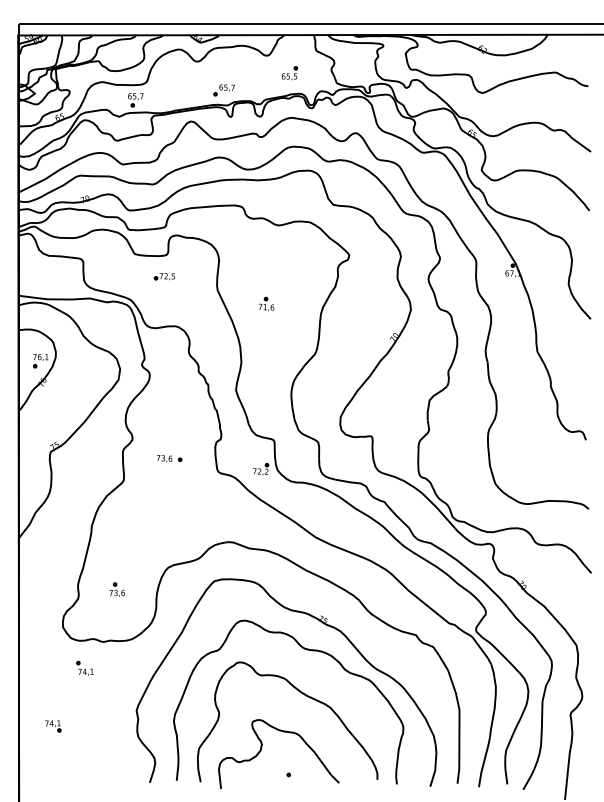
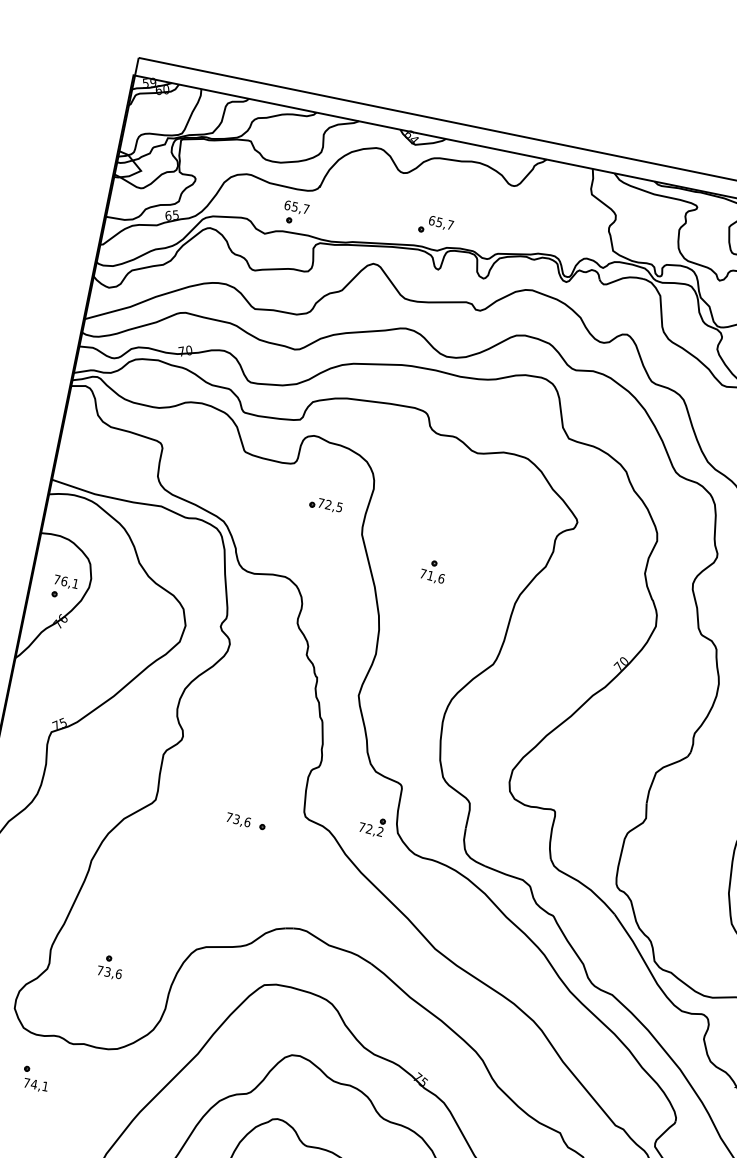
part: (289, 73) -> (542, 220), removed
part: (163, 276) -> (324, 504), moved
part: (169, 458) -> (246, 821), moved

